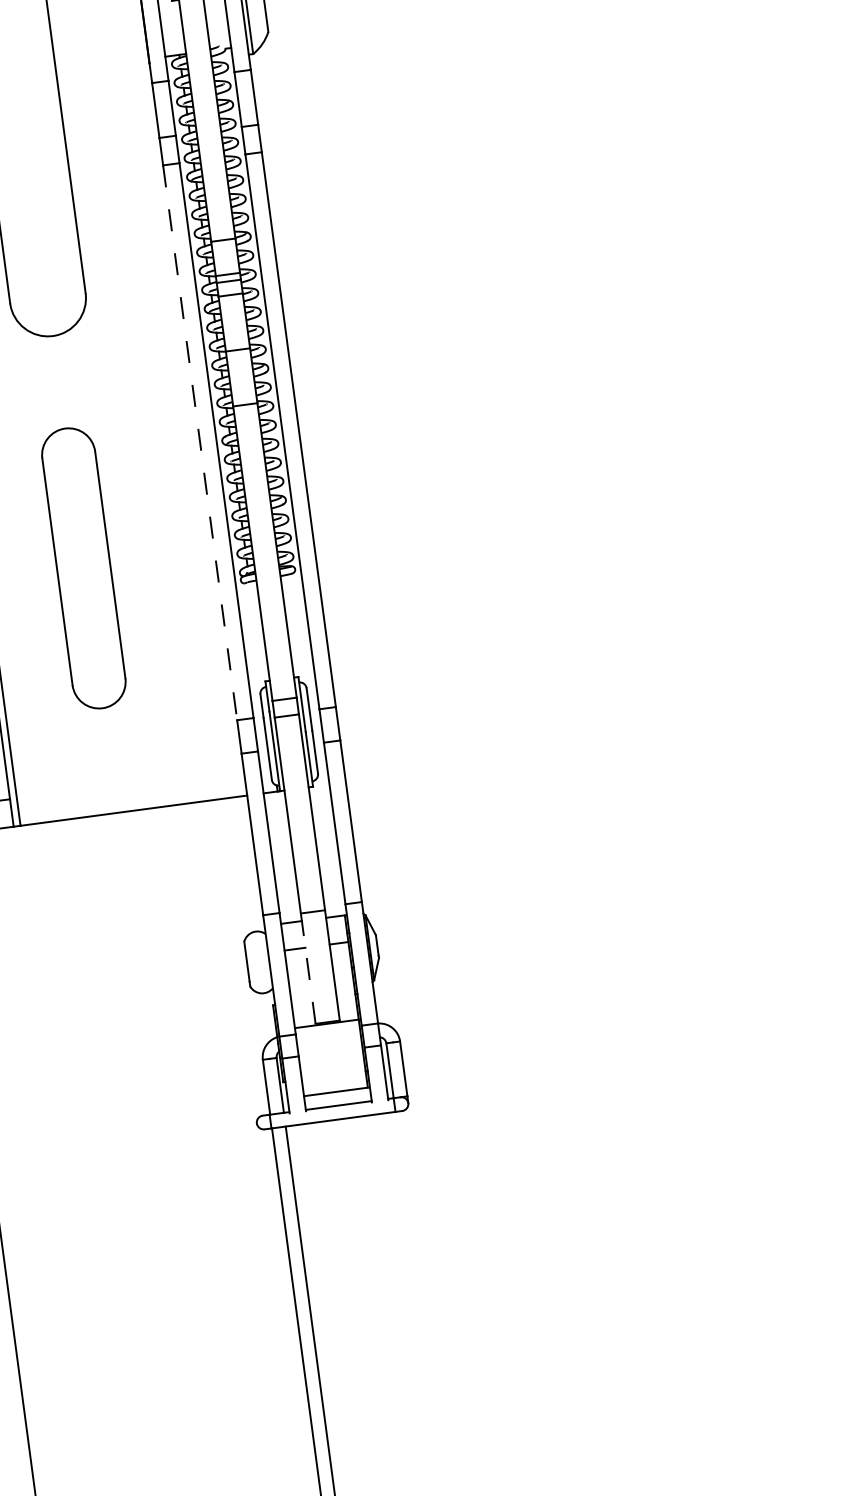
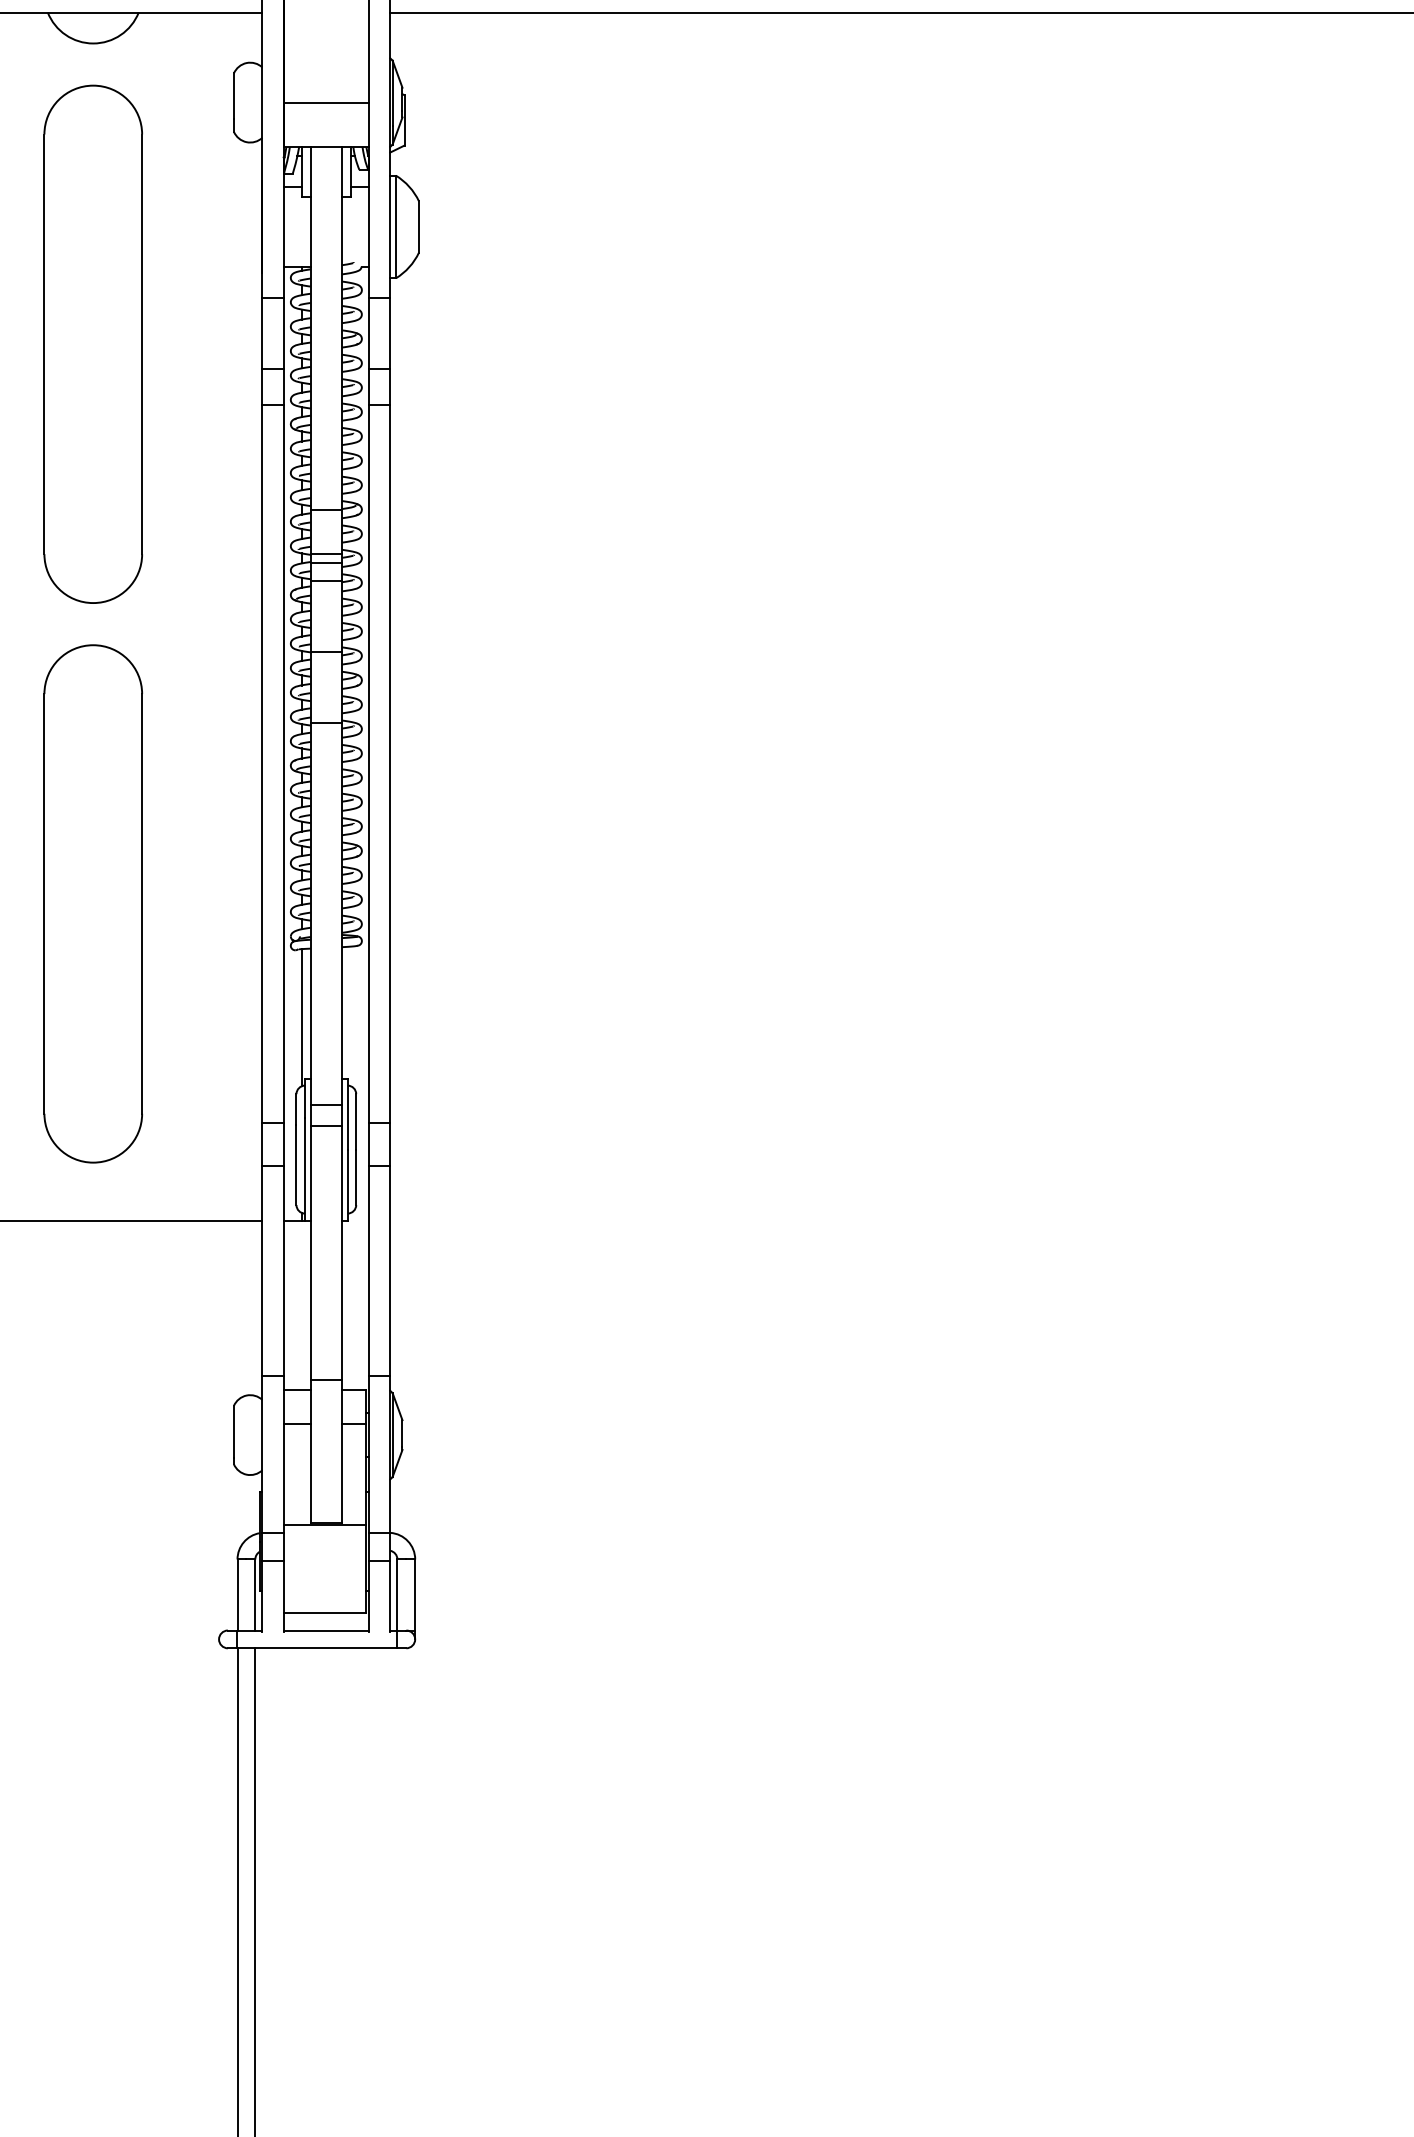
line: (200, 443) -> (262, 764), dashed -> solid
part: (83, 568) -> (92, 903), size x1.43
line: (256, 634) -> (301, 1017), added
line: (308, 968) -> (310, 1450), dashed -> solid

